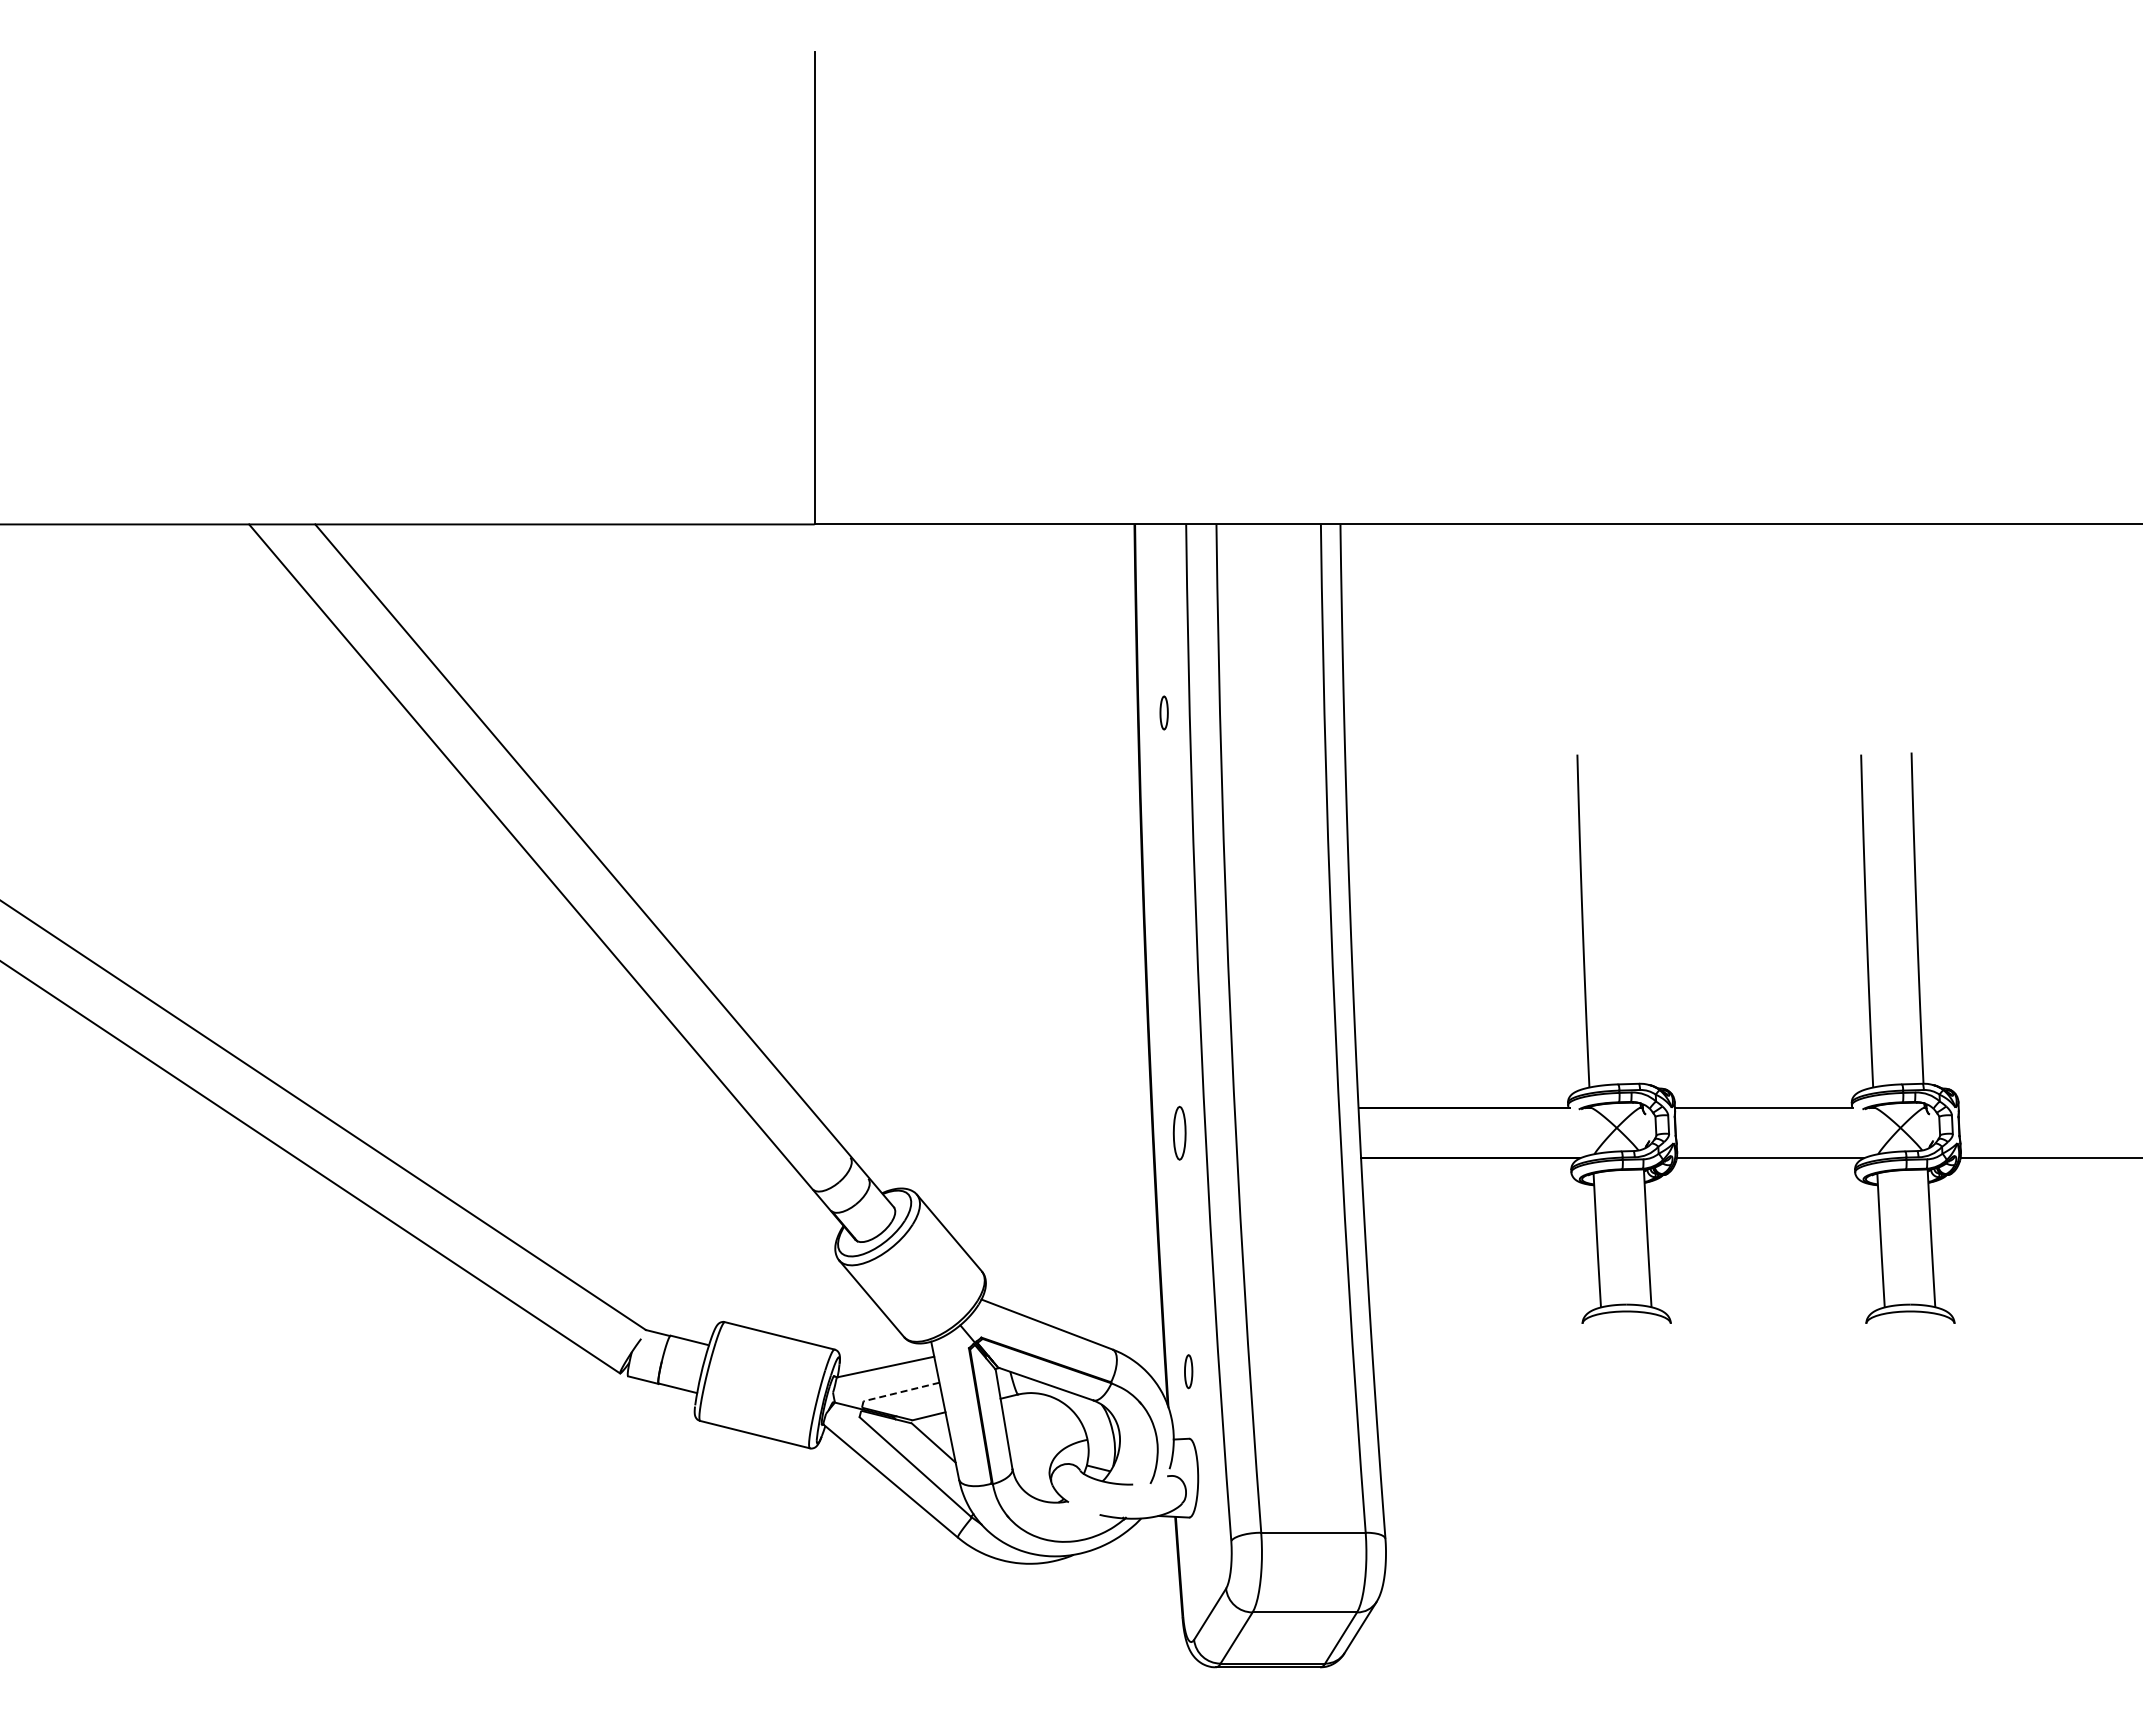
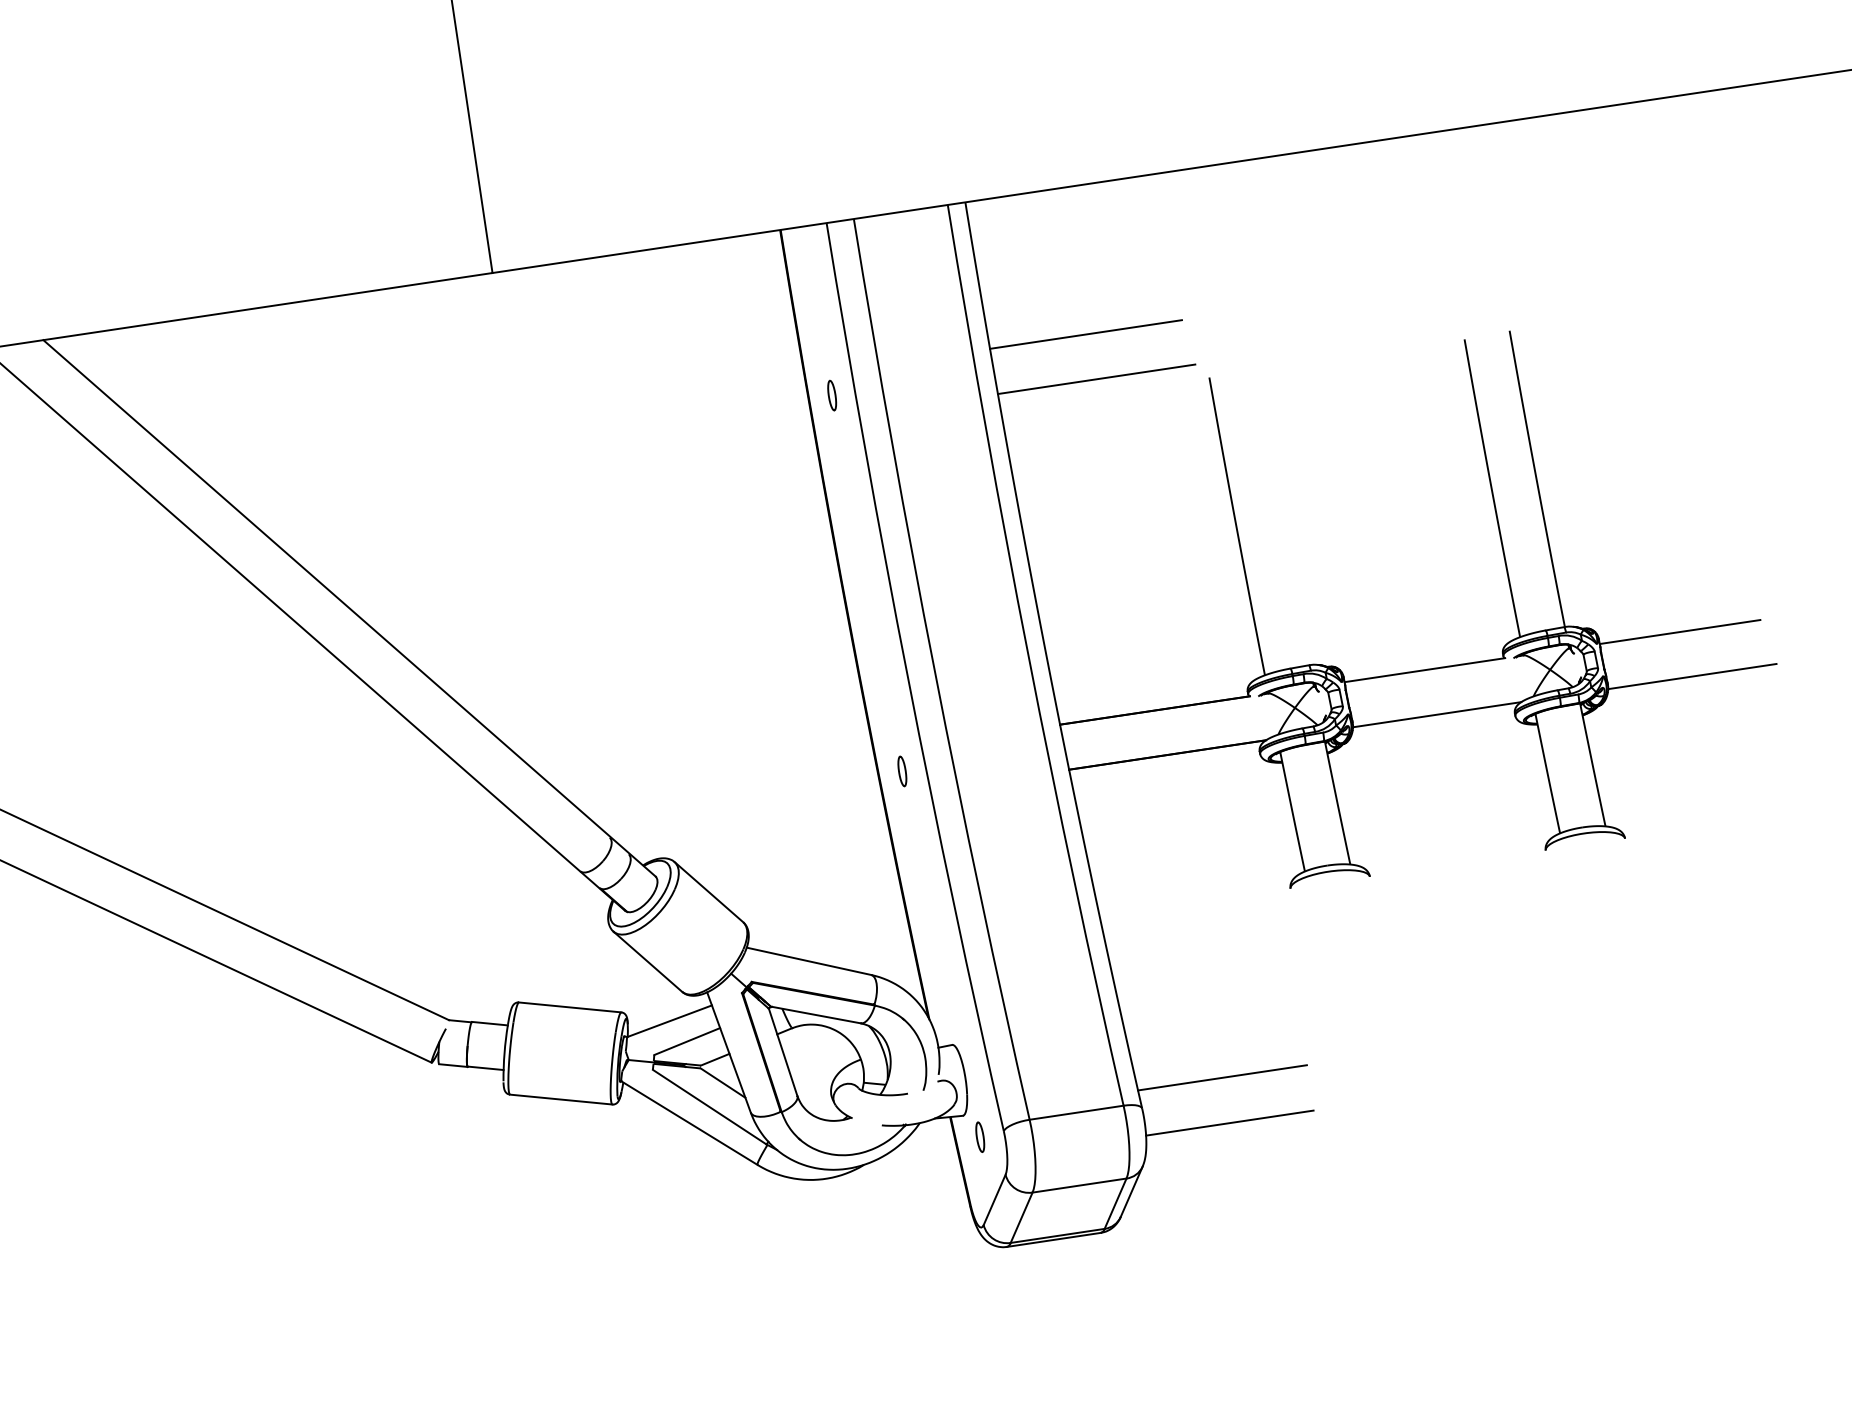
line: (1449, 687) -> (1085, 334), added
line: (1454, 738) -> (1096, 379), added
line: (2047, 1107) -> (1679, 631), added
part: (1178, 1132) -> (901, 770), size x0.62
part: (1188, 1371) -> (980, 1137), moved
line: (901, 1392) -> (687, 1042), dashed -> solid
line: (1477, 1518) -> (1222, 1077), added
line: (1478, 1568) -> (1229, 1122), added

